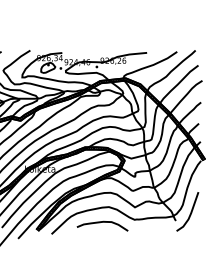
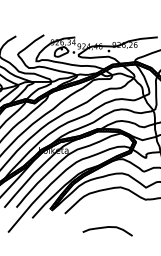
curve: (100, 223) -> (105, 228), moved

